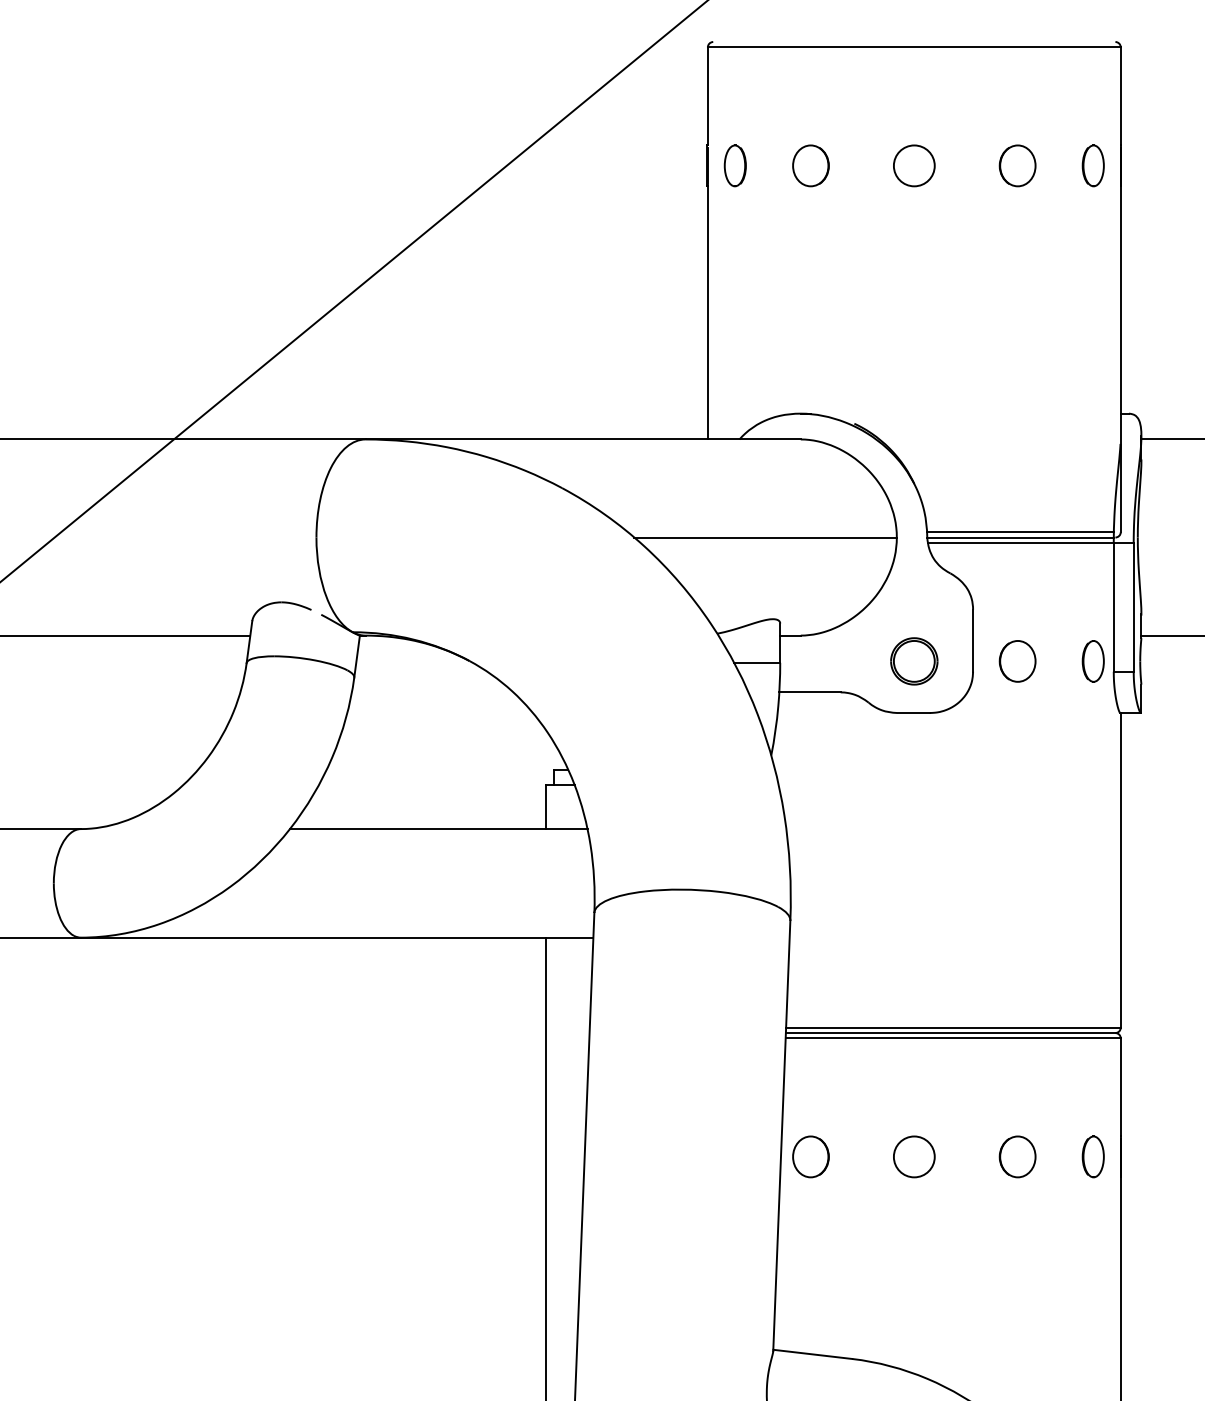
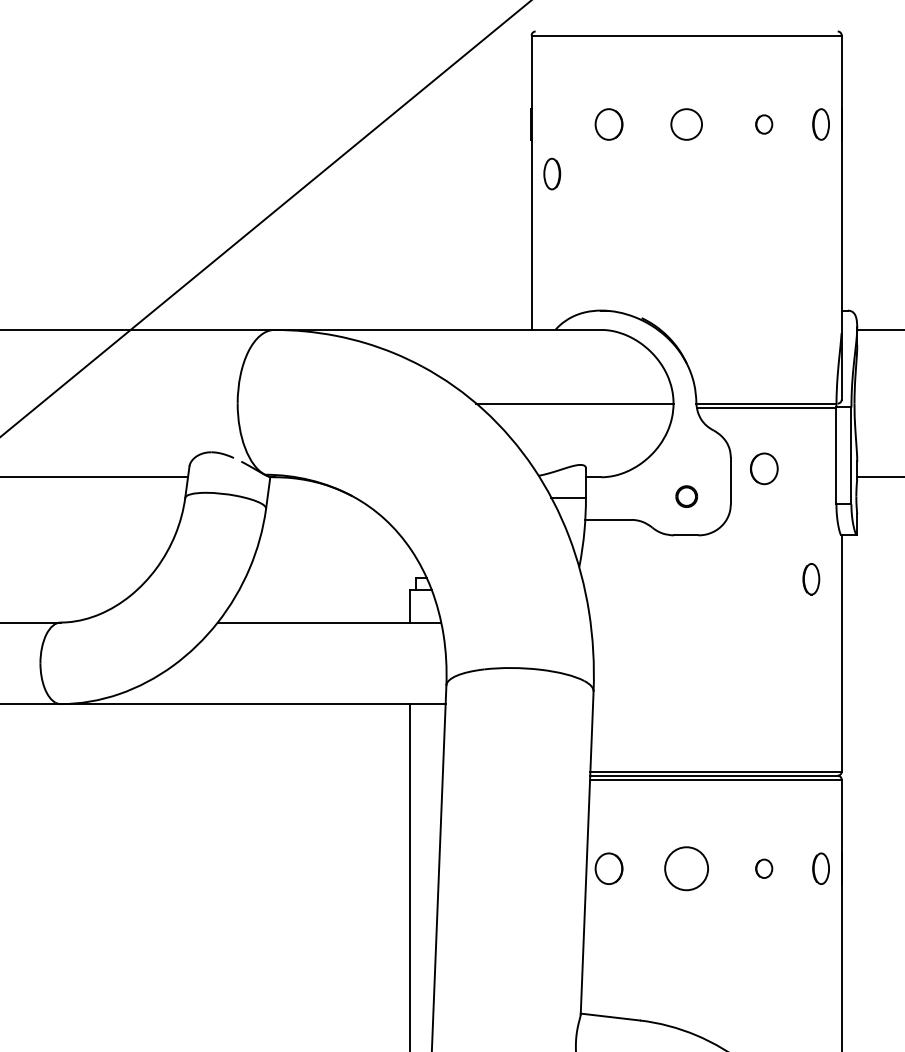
part: (734, 165) -> (551, 173), moved
part: (1017, 165) -> (764, 124), size x0.6
line: (1020, 532) -> (766, 399), removed
part: (914, 661) -> (686, 496), size x0.6
part: (1017, 661) -> (764, 468), moved
part: (1092, 661) -> (810, 579), moved
circle: (914, 1156) -> (686, 868), size x1.4
part: (1017, 1156) -> (764, 868), size x0.6

